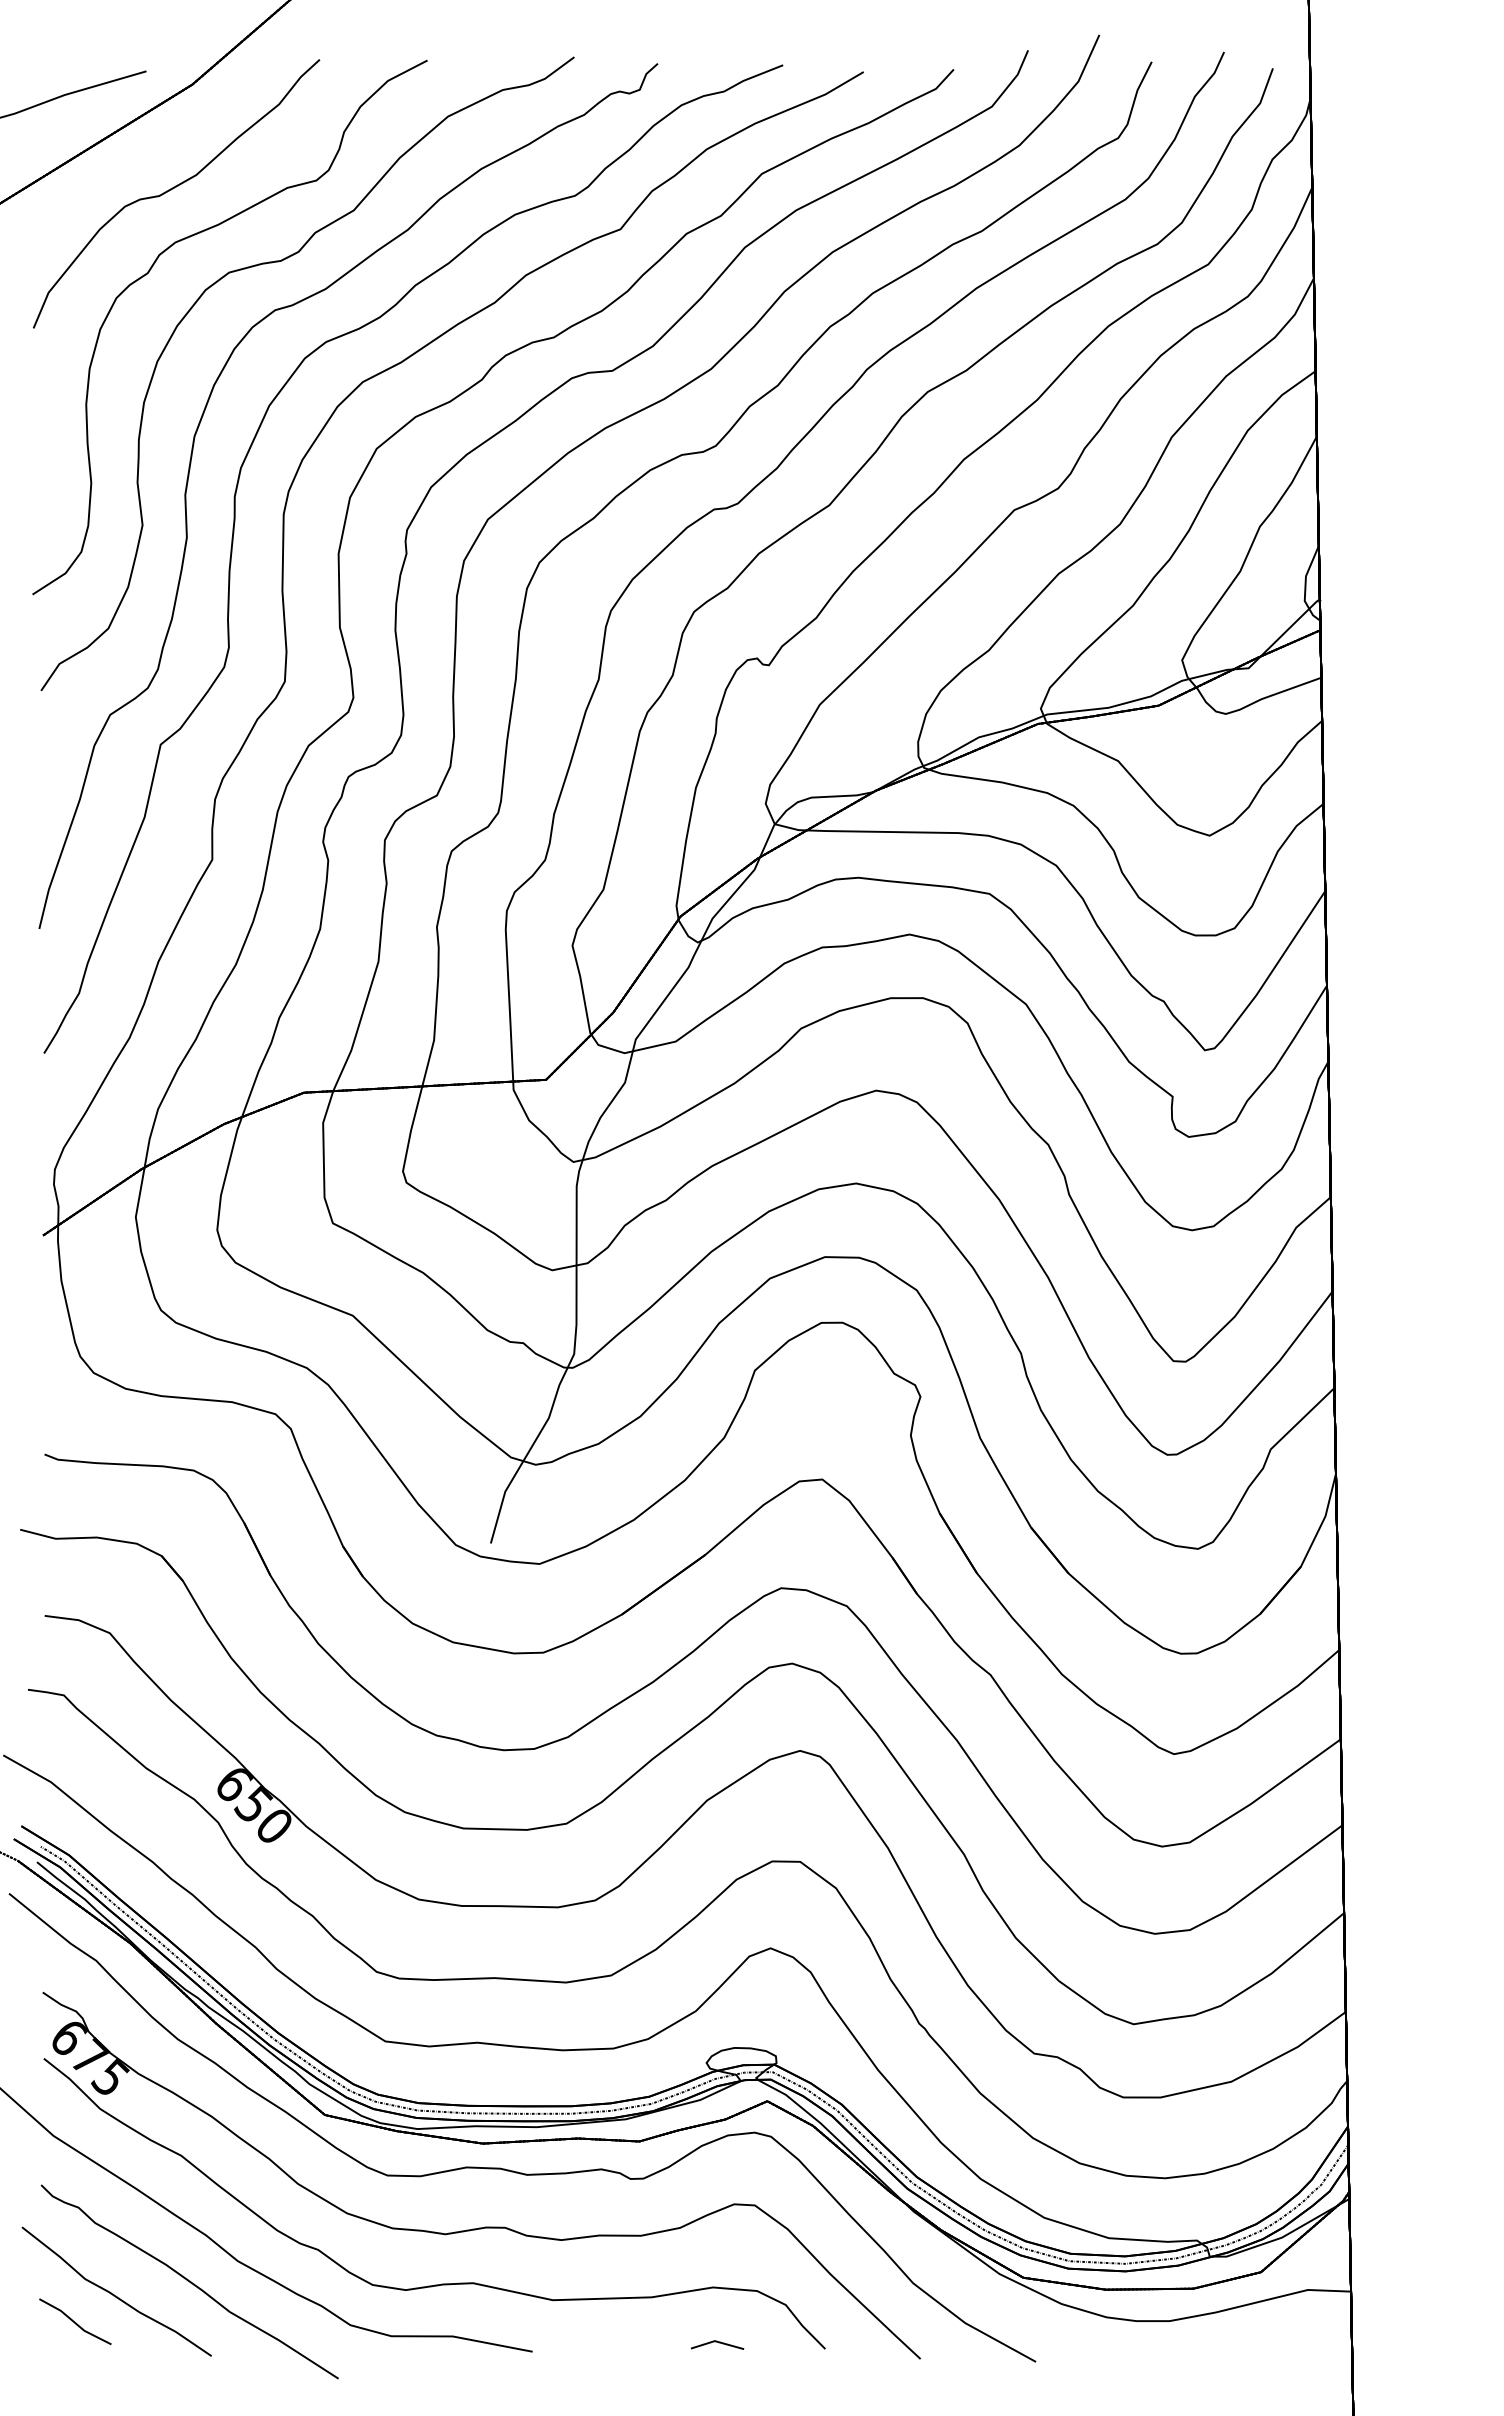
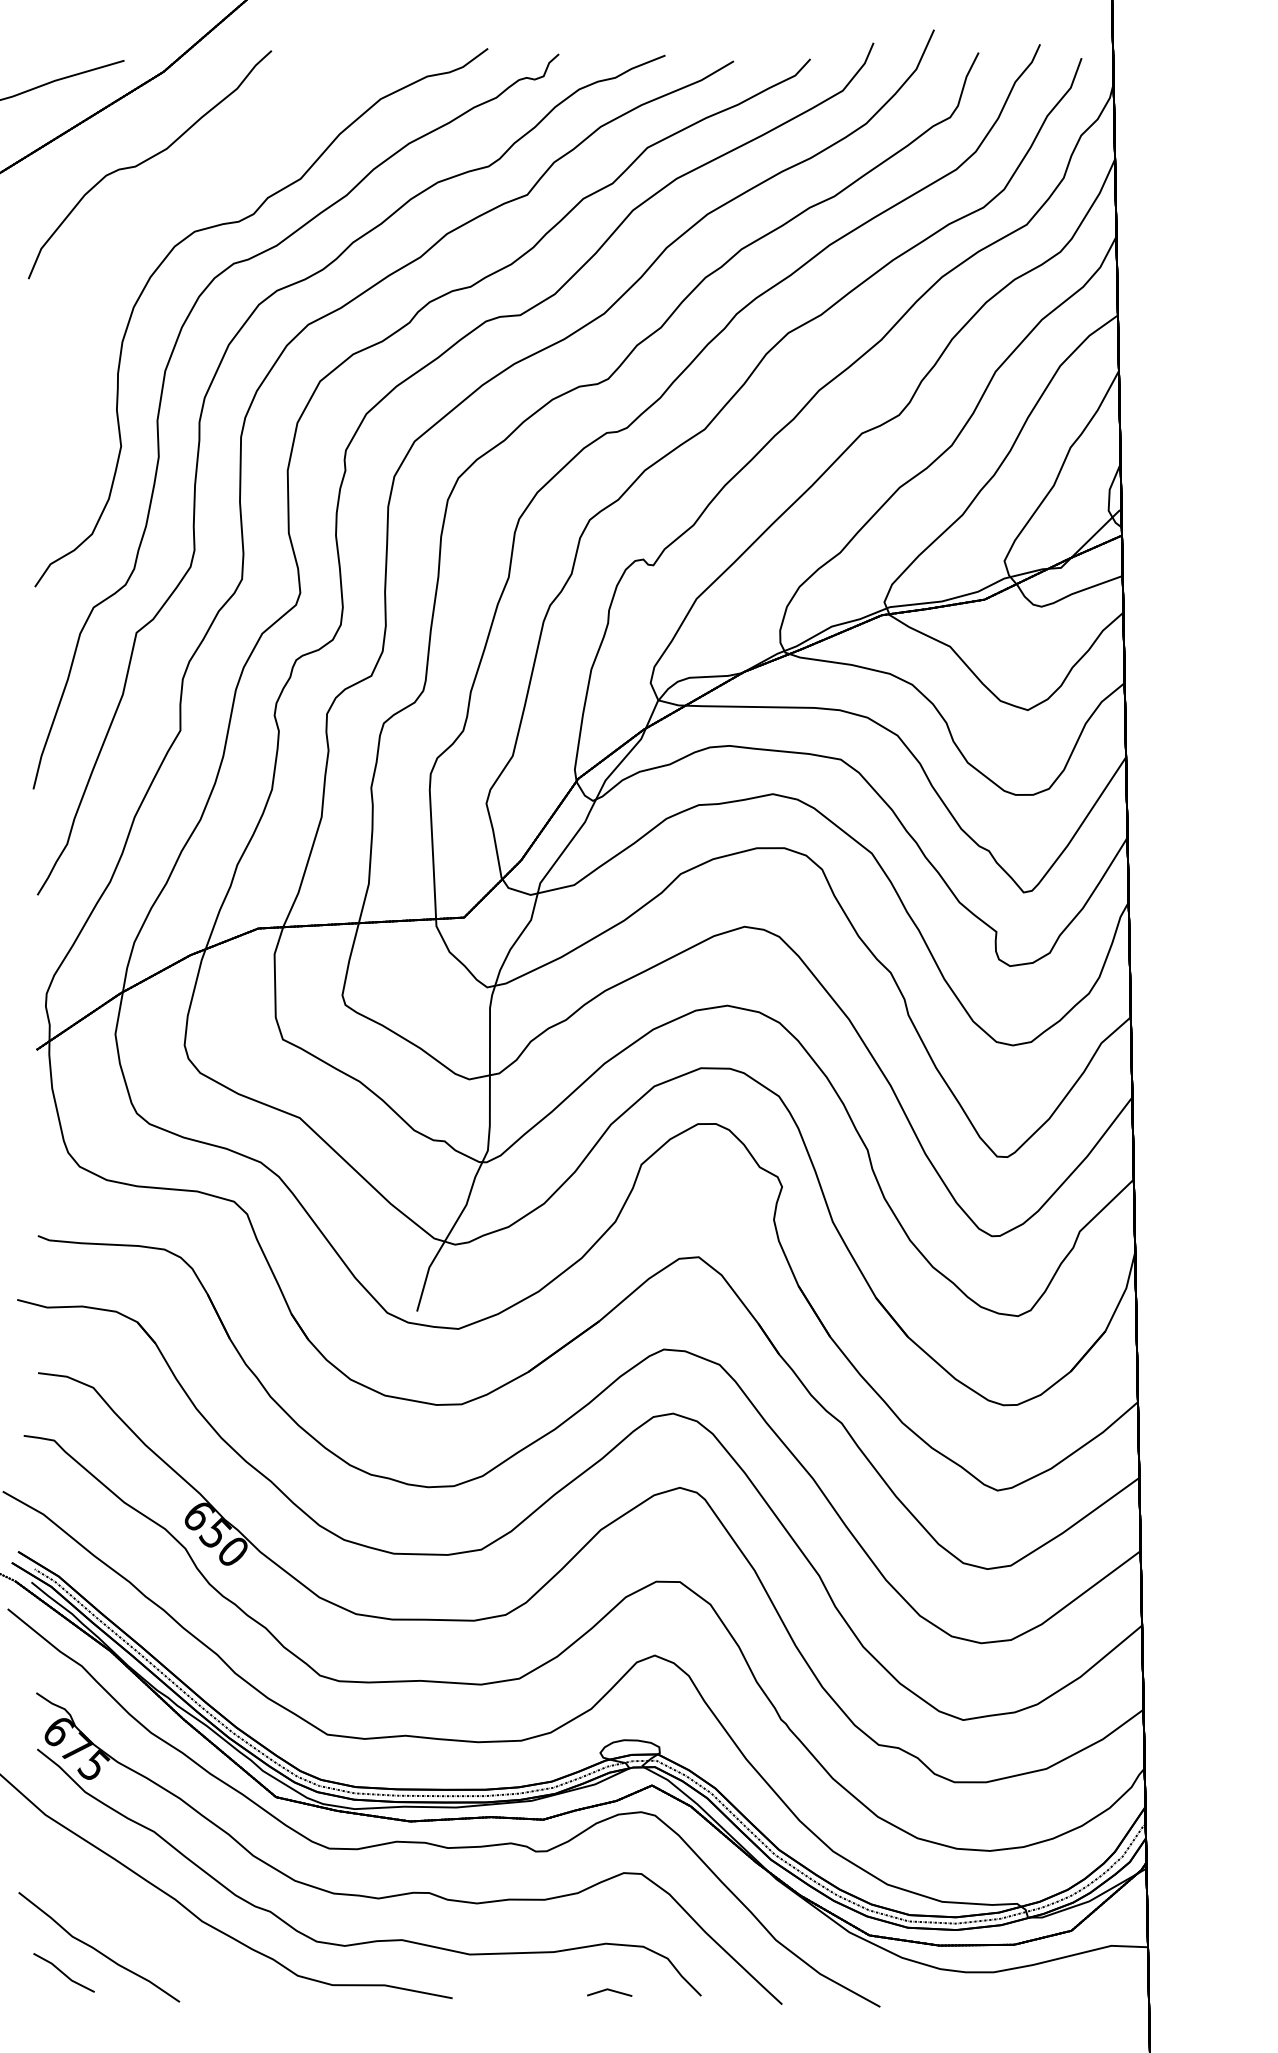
part: (149, 272) -> (127, 231), removed
part: (189, 2281) -> (161, 1938), removed

